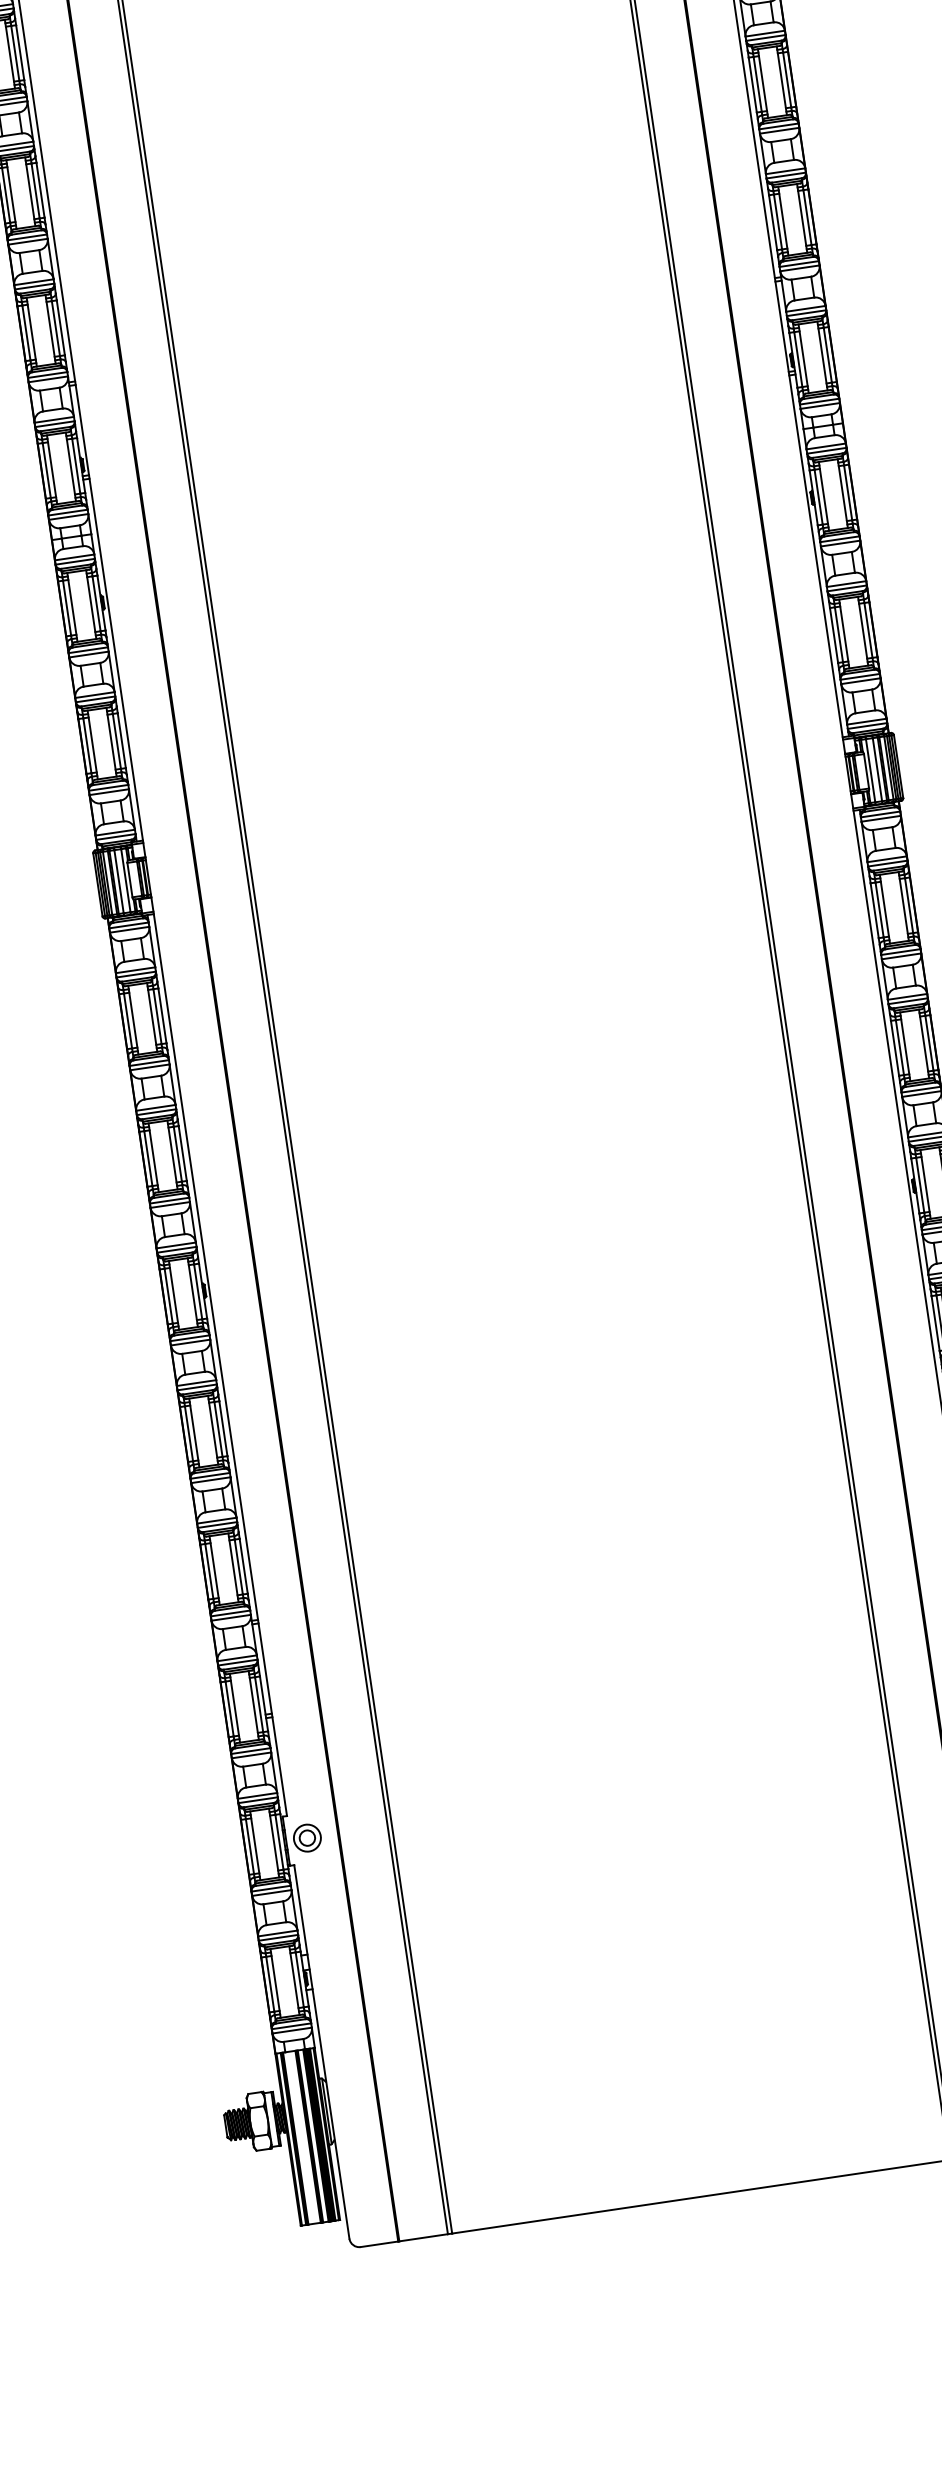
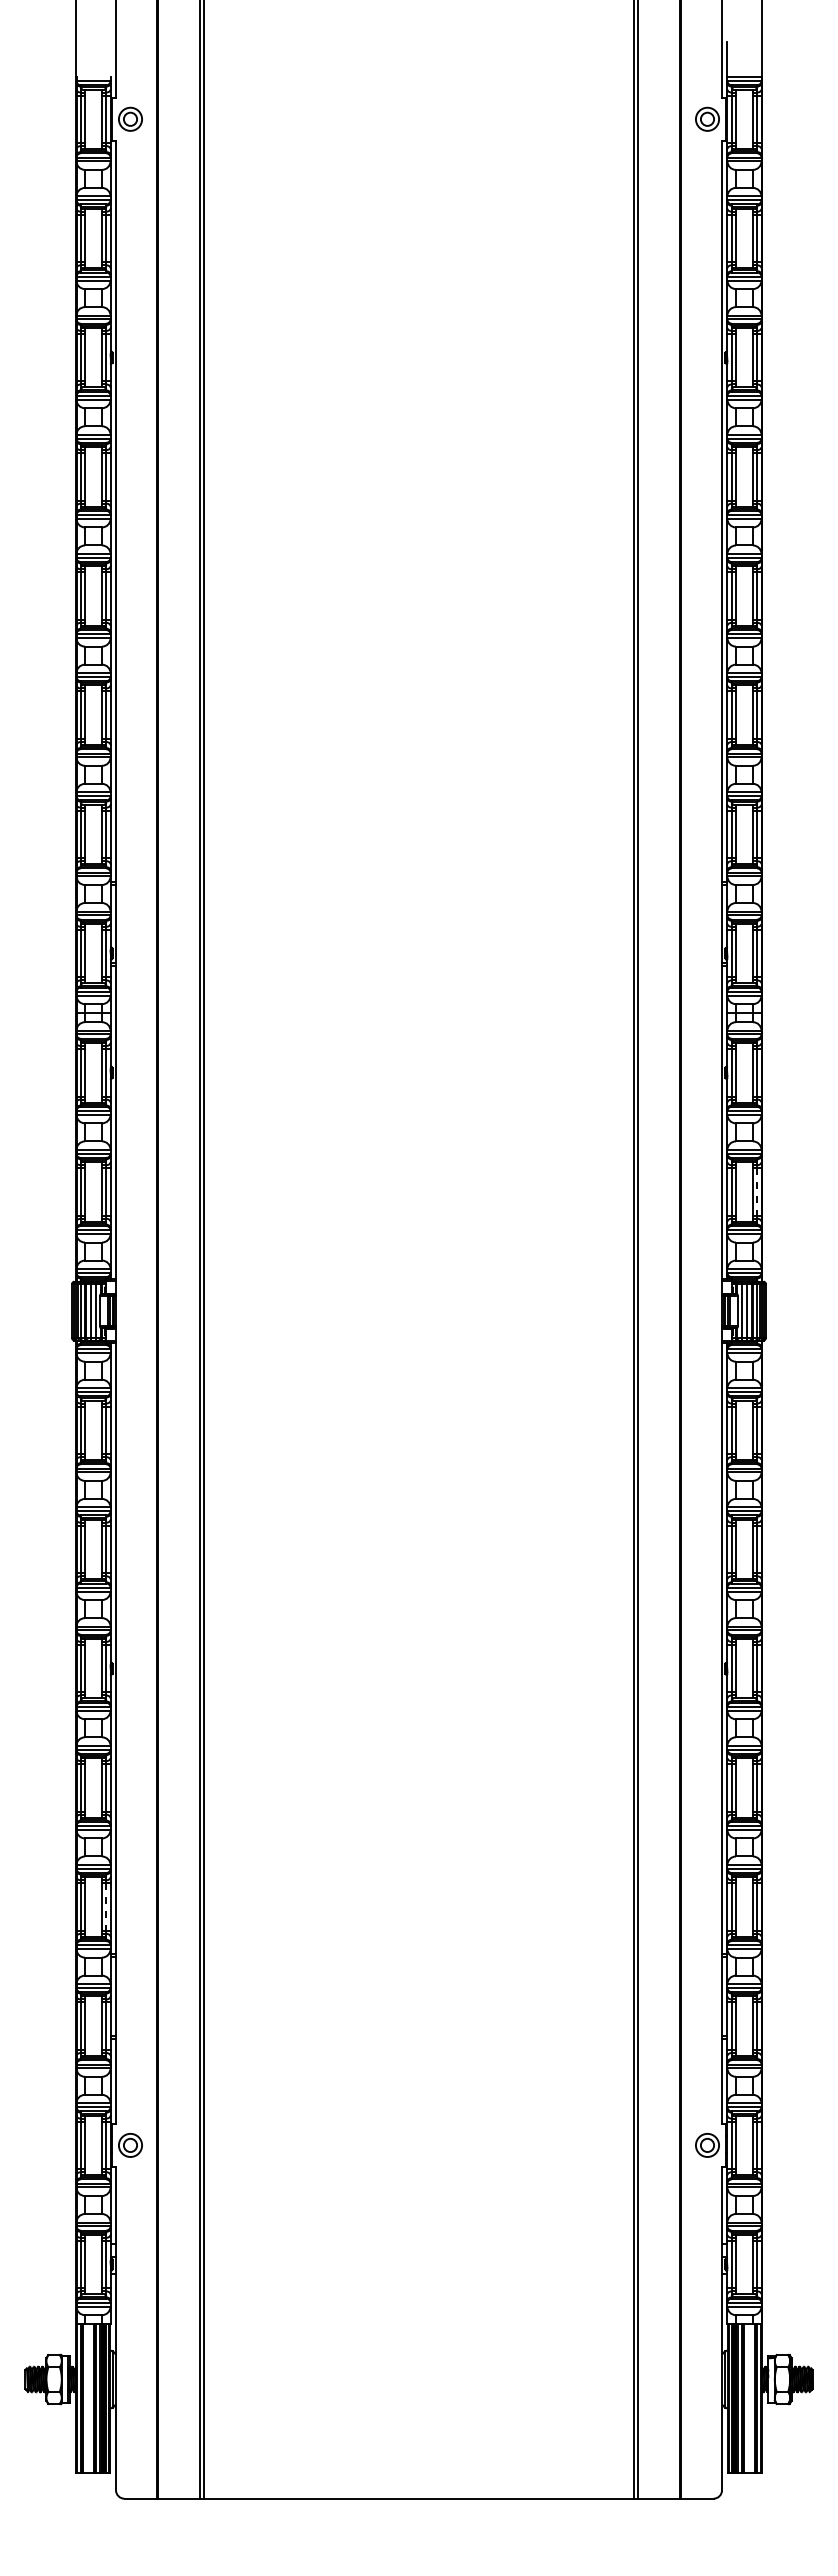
line: (868, 629) -> (757, 1191), solid -> dashed
line: (239, 1567) -> (106, 1907), solid -> dashed

